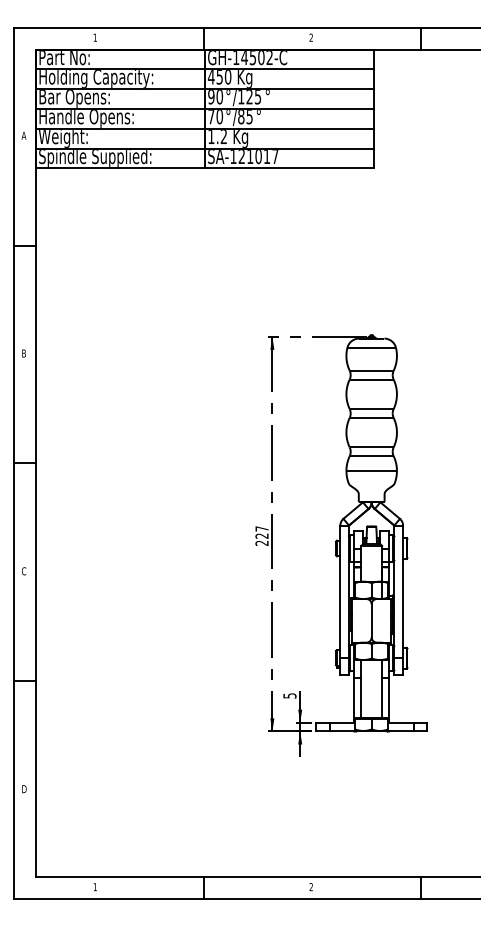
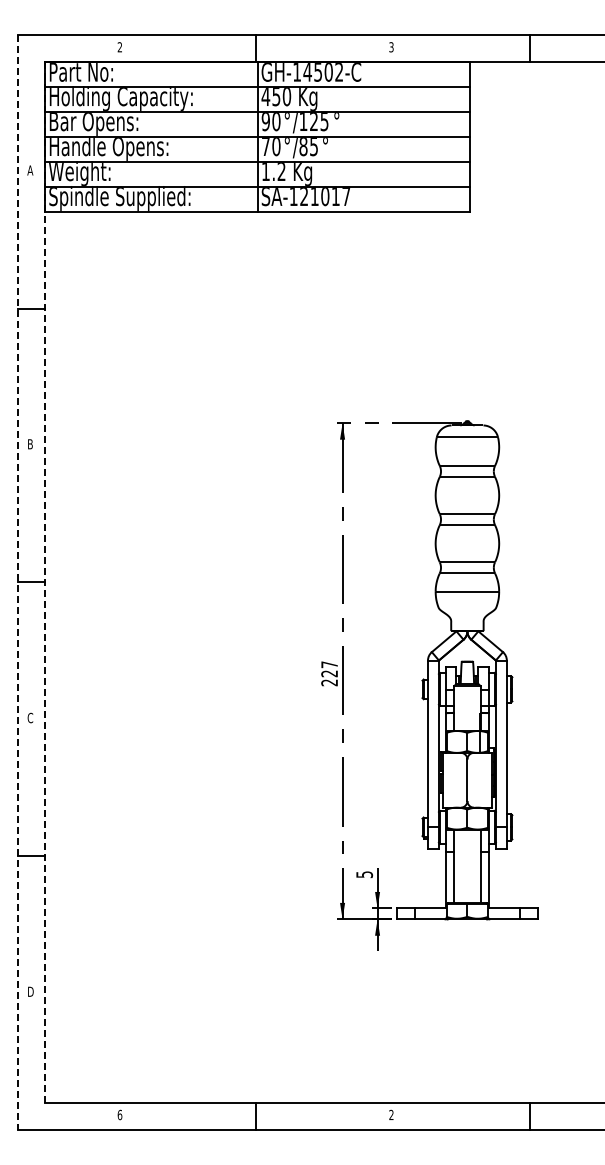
text: (94, 37) -> (119, 47), 1 -> 2
text: (311, 37) -> (391, 47), 2 -> 3
line: (14, 463) -> (18, 582), solid -> dashed
line: (36, 463) -> (45, 582), solid -> dashed
text: (94, 886) -> (119, 1114), 1 -> 6

